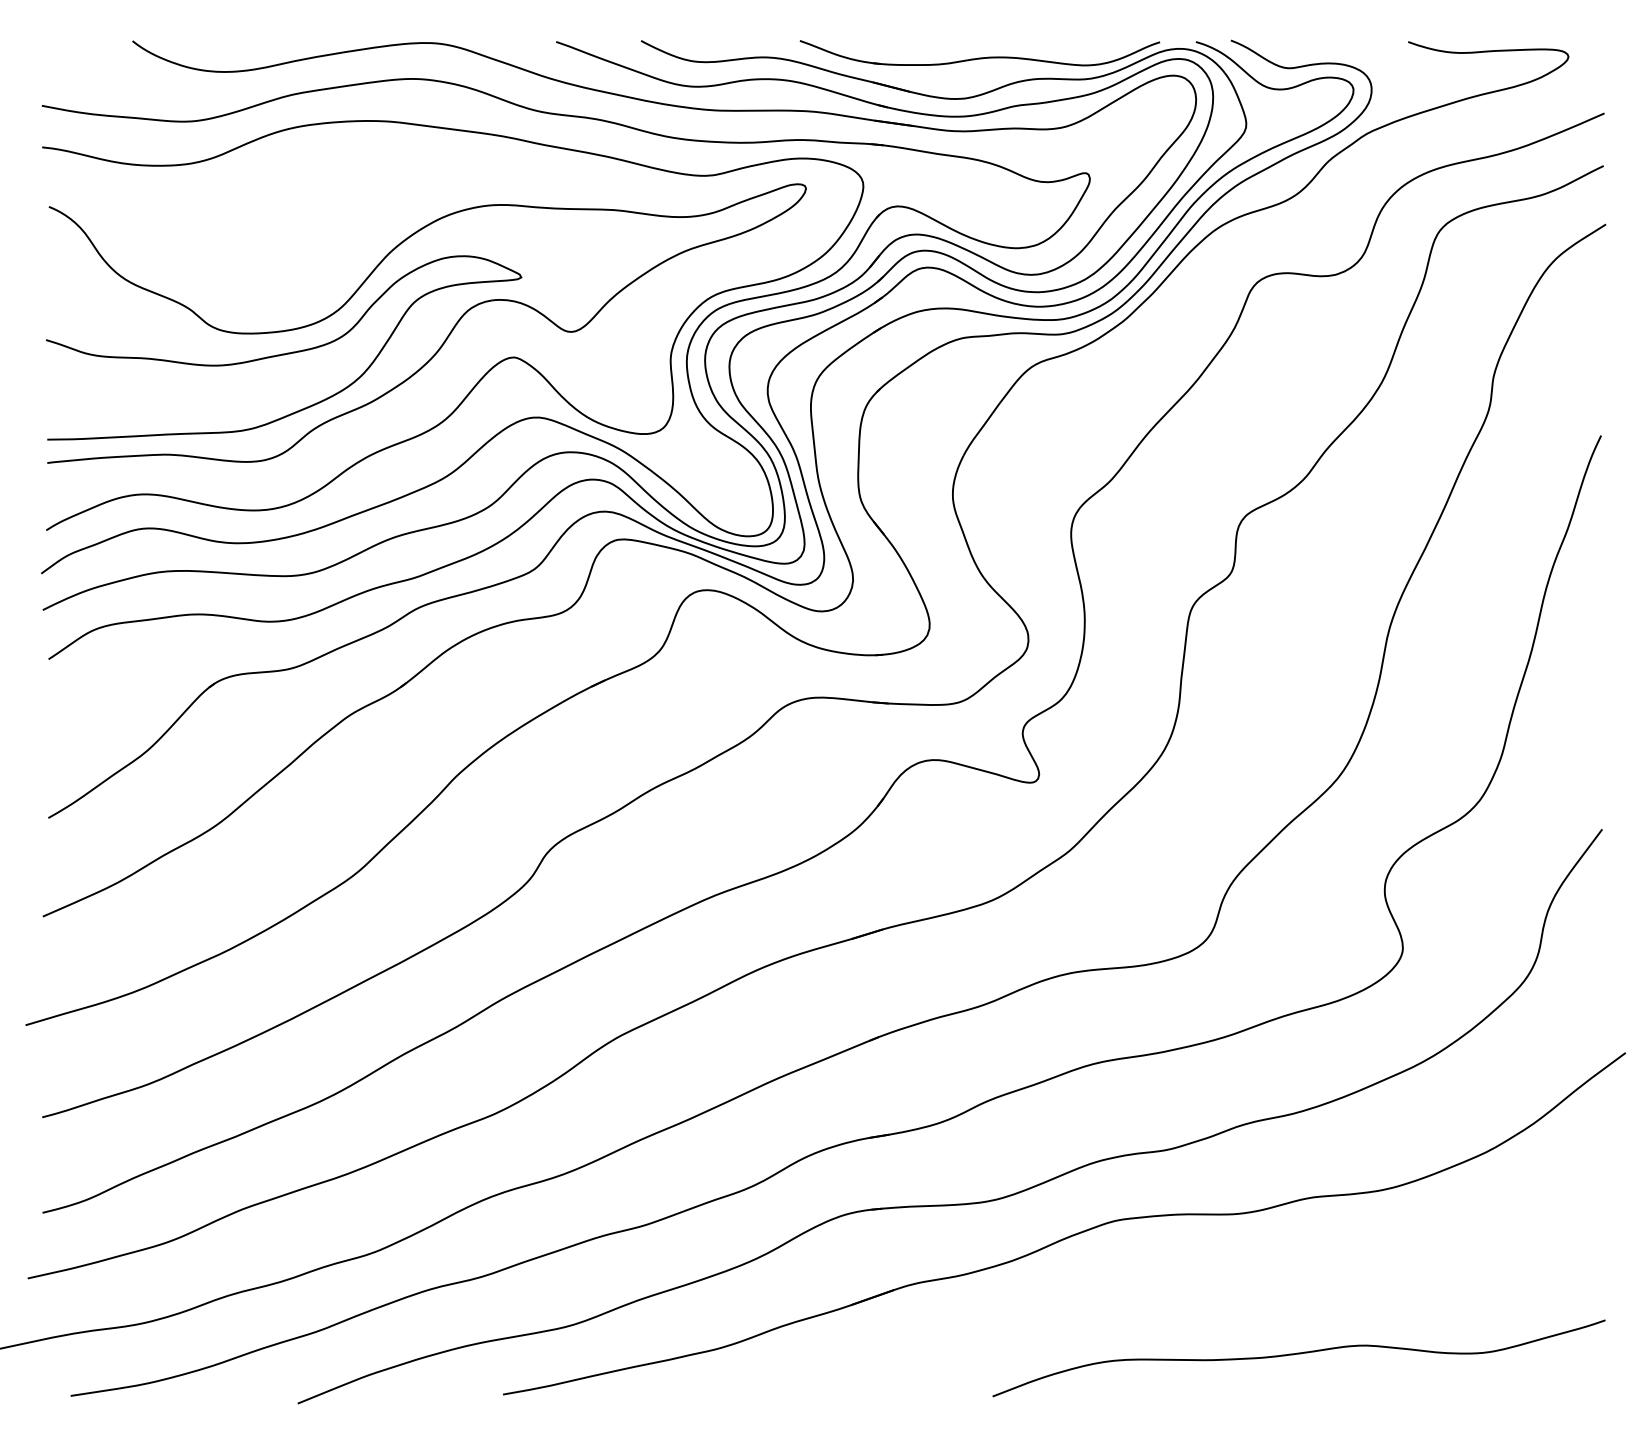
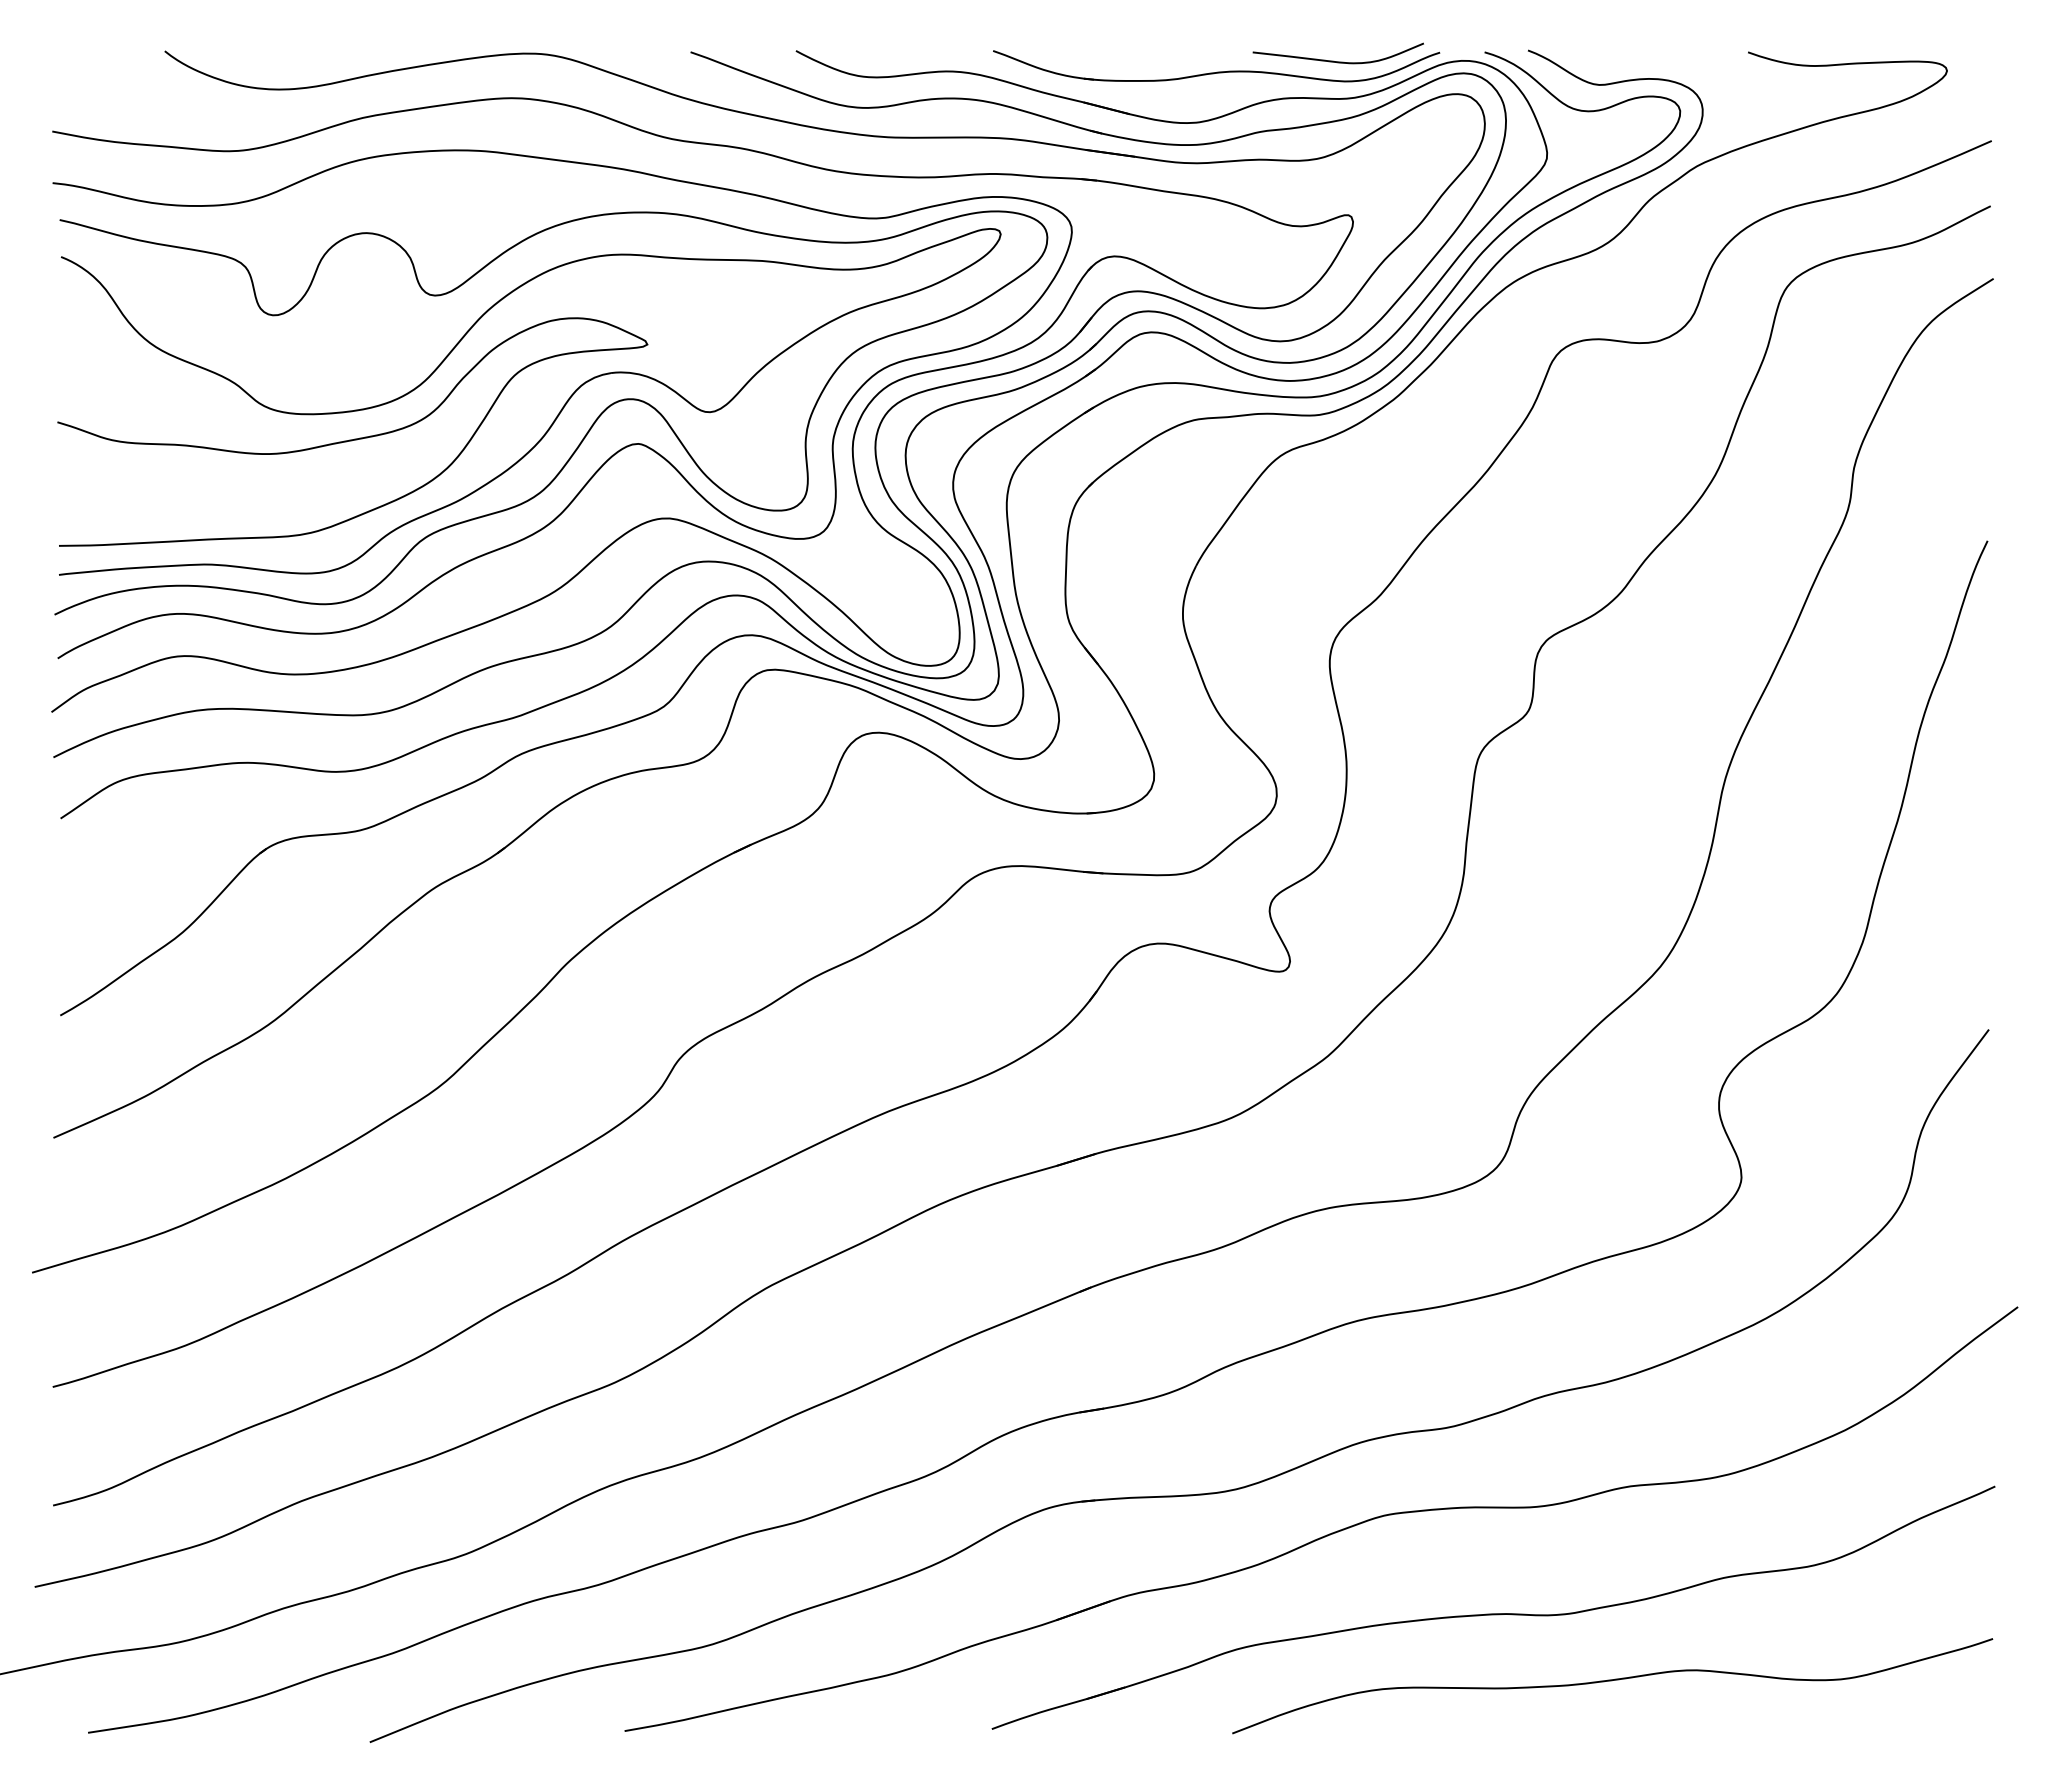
curve: (1077, 49) -> (1337, 61), added
curve: (470, 350) -> (584, 435), added
part: (1203, 1294) -> (1493, 1607), added

